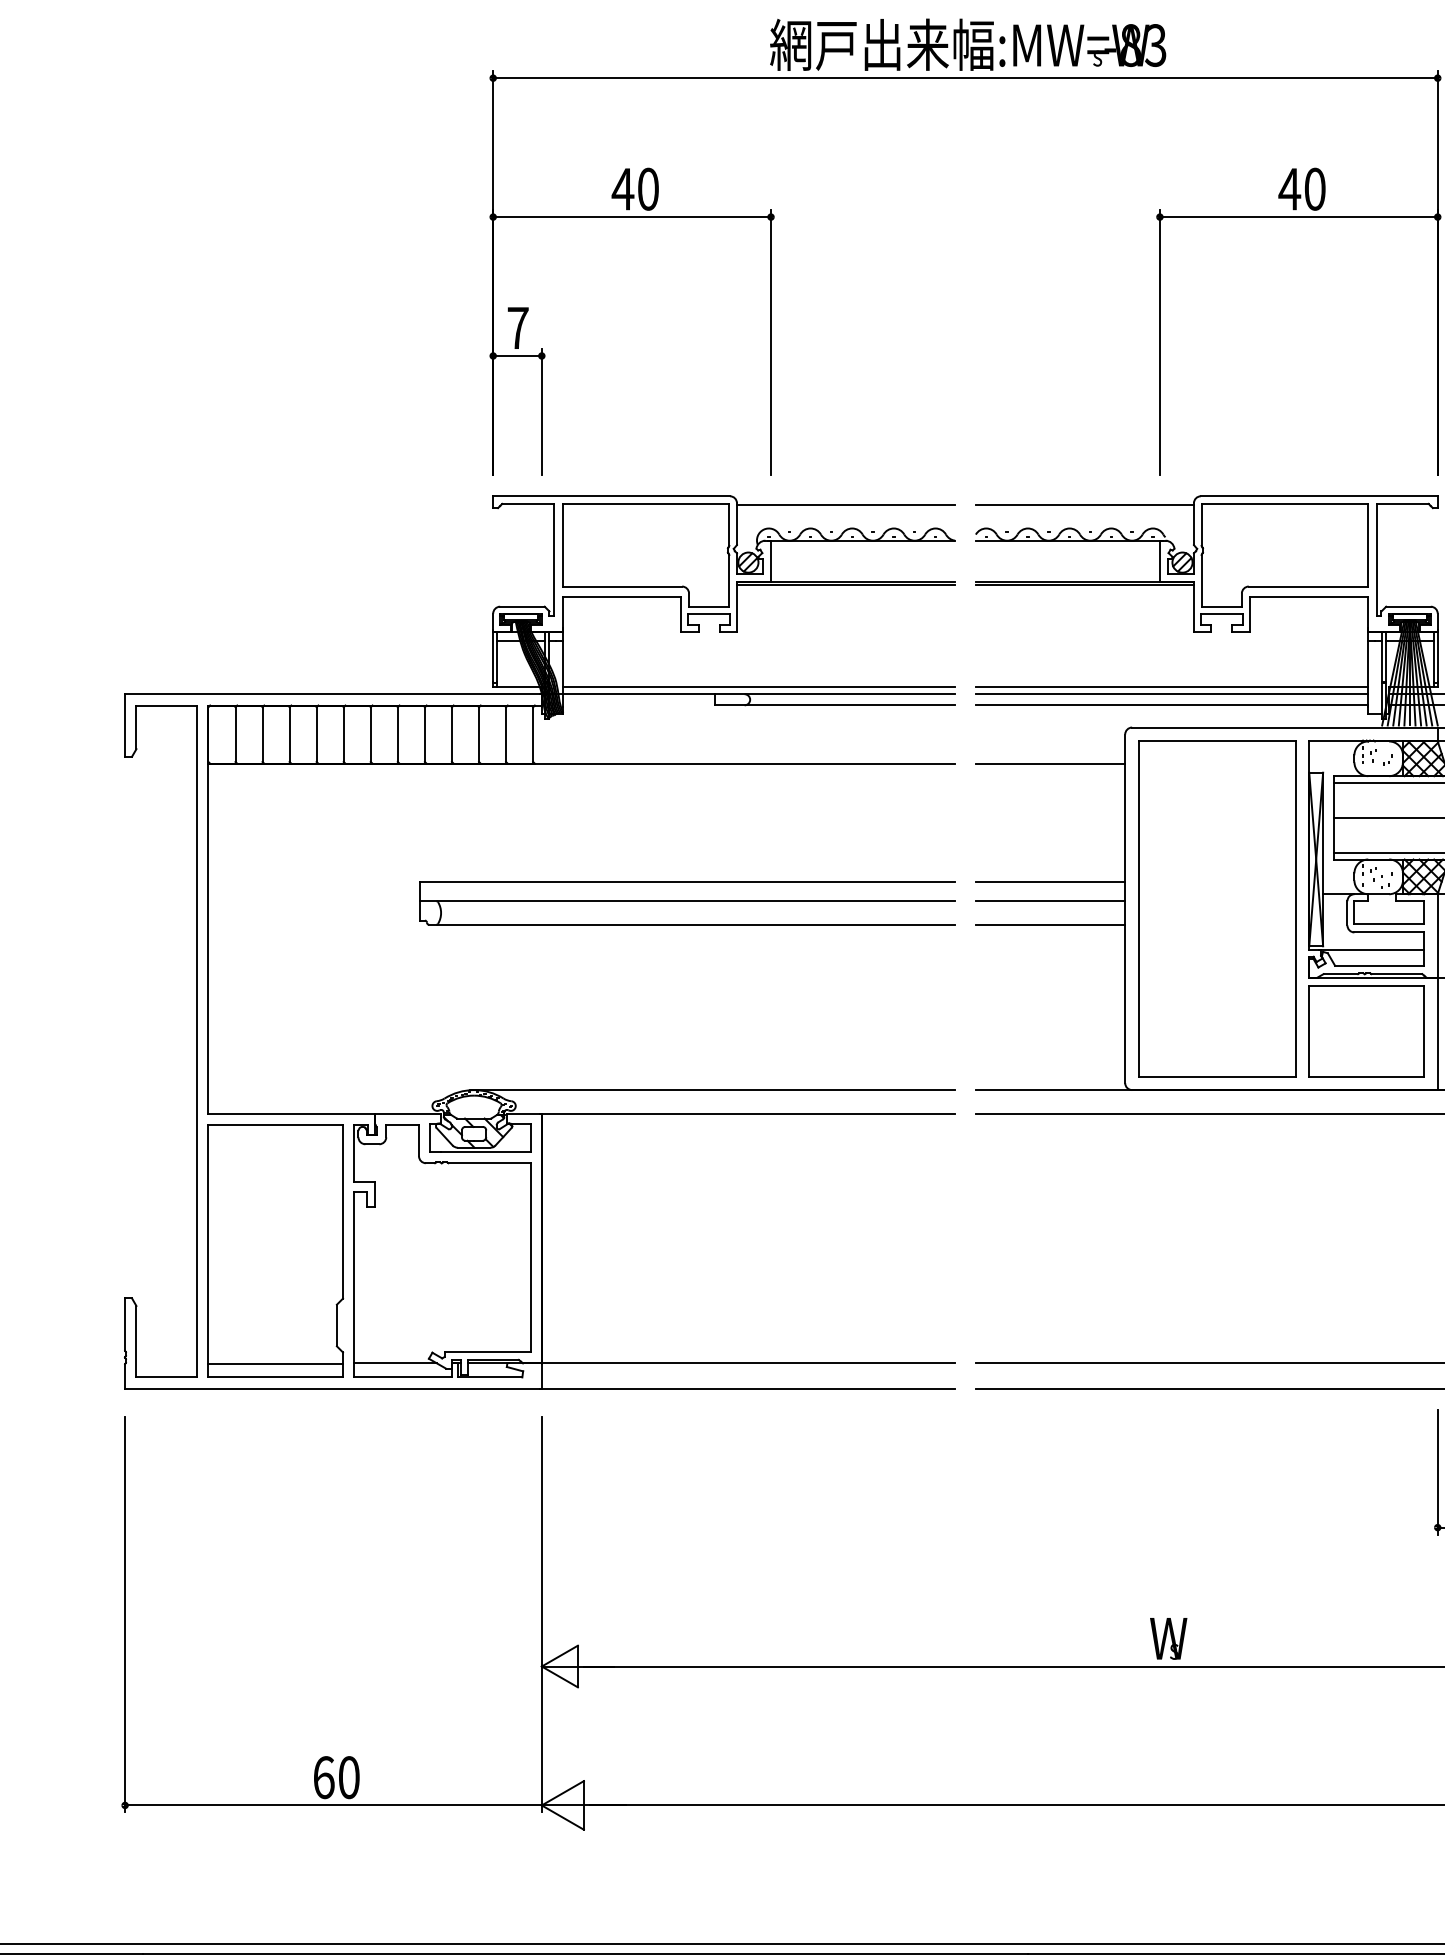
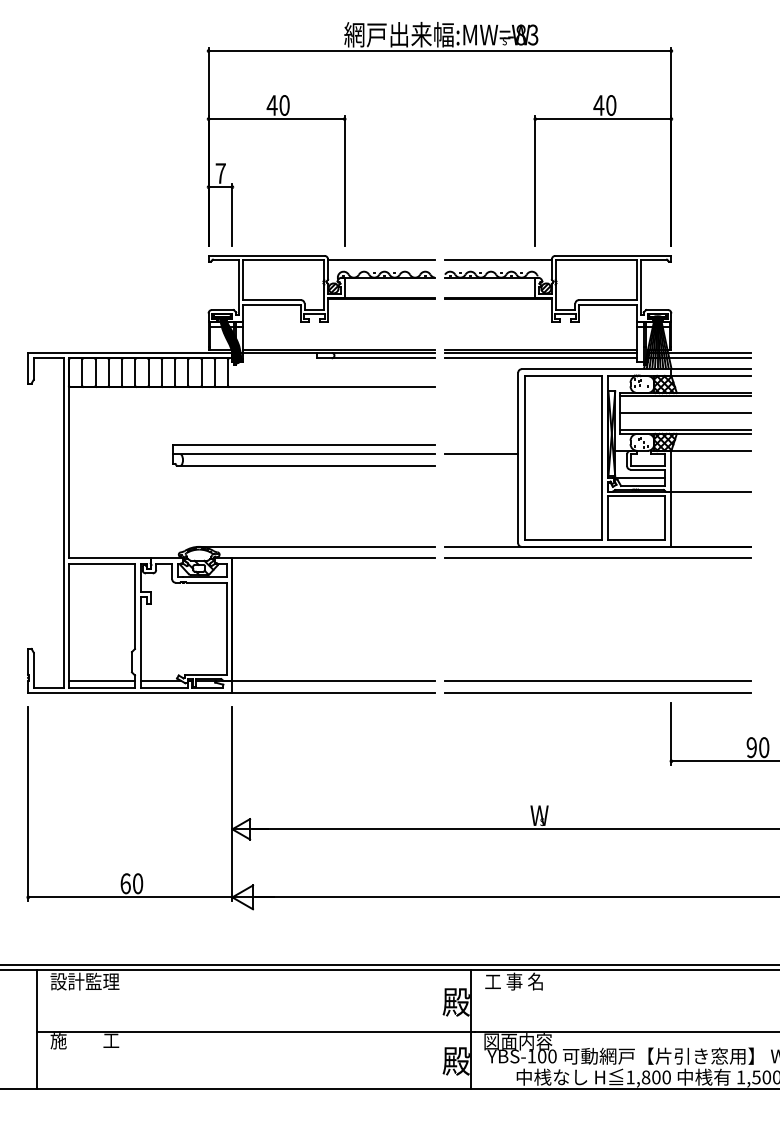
line: (1050, 762) -> (481, 386), removed
line: (1050, 881) -> (481, 444), removed
line: (1050, 924) -> (481, 465), removed

